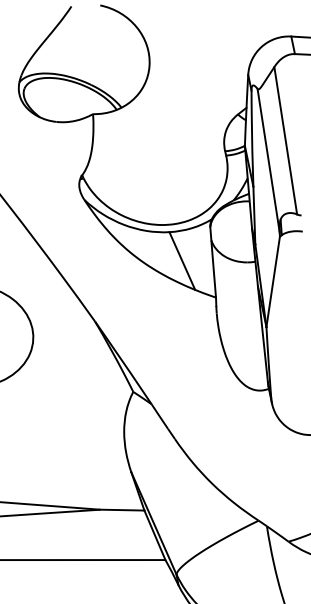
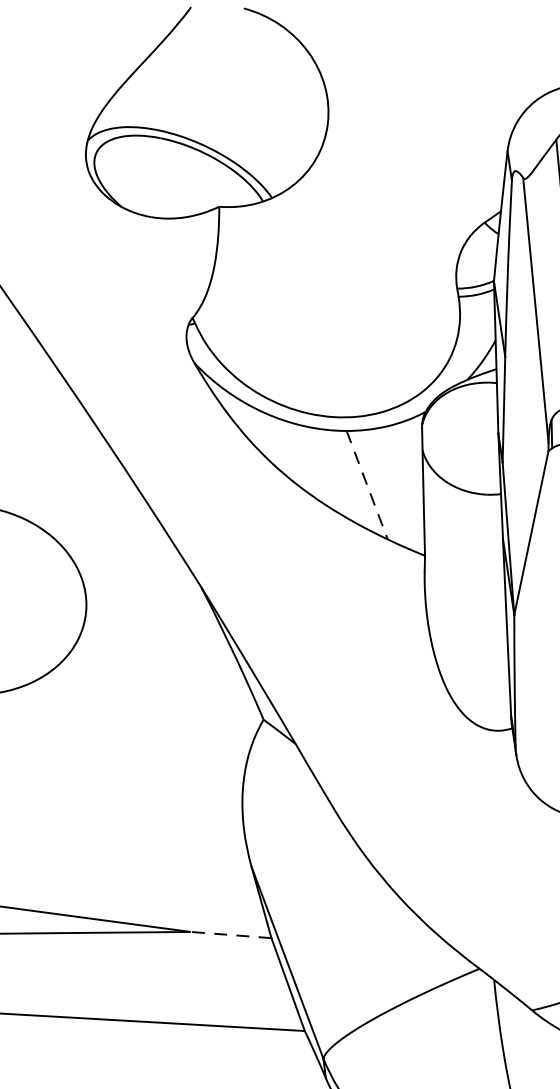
line: (182, 261) -> (367, 486), solid -> dashed
line: (121, 510) -> (229, 935), solid -> dashed

